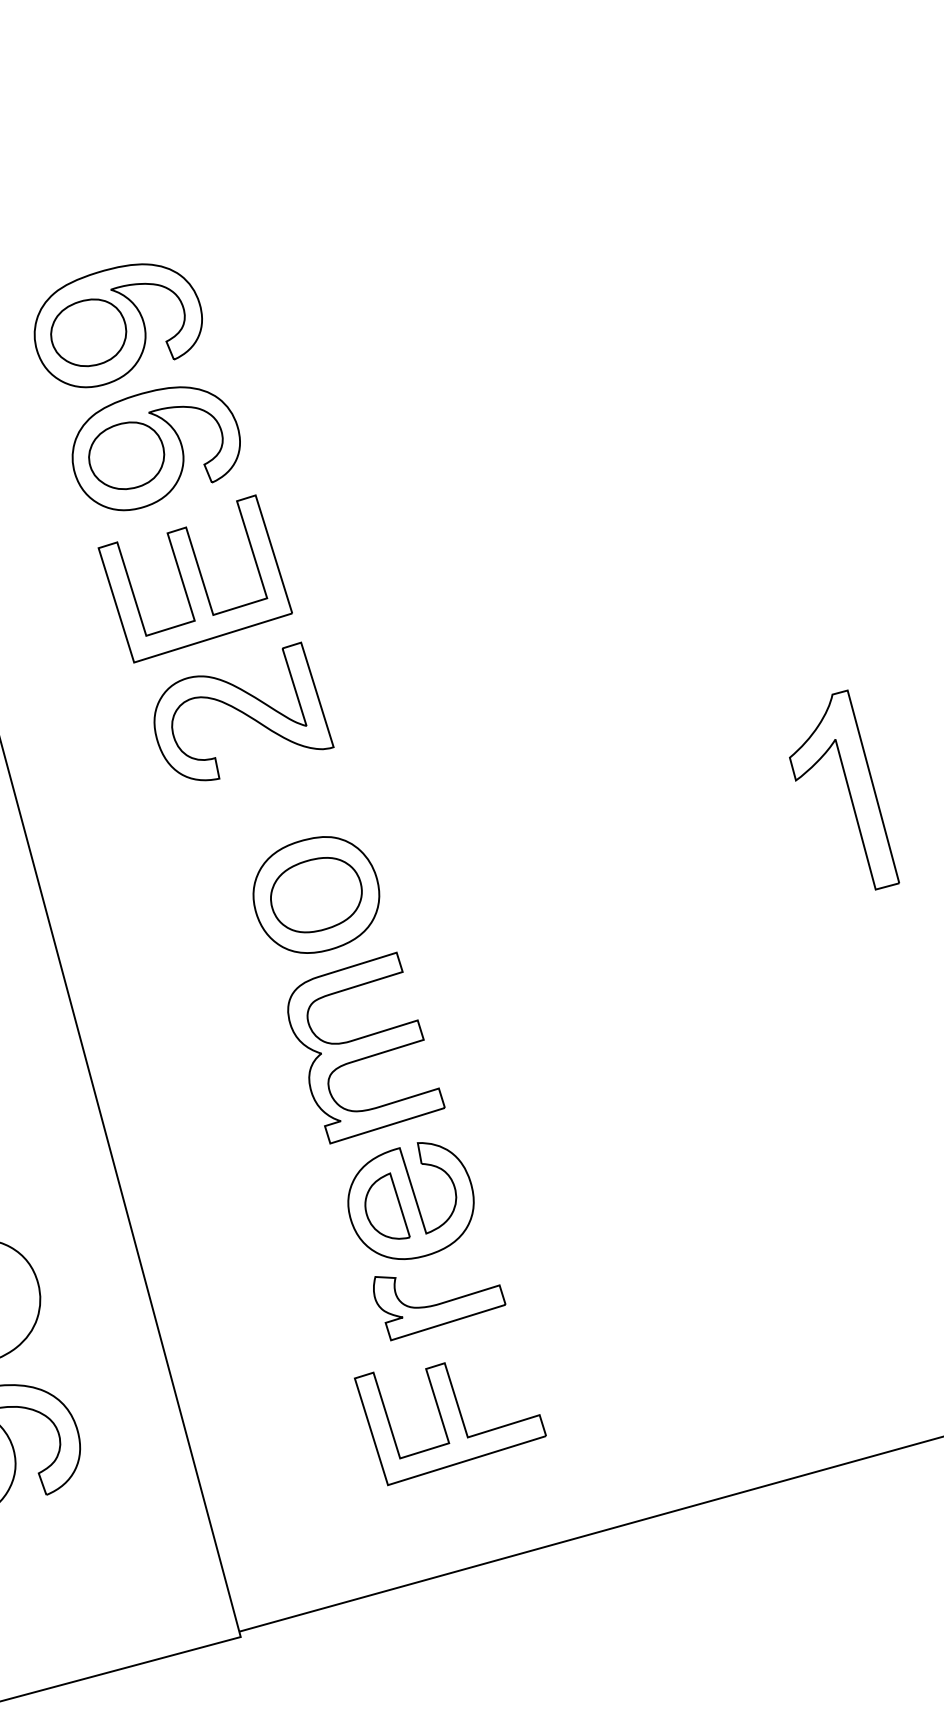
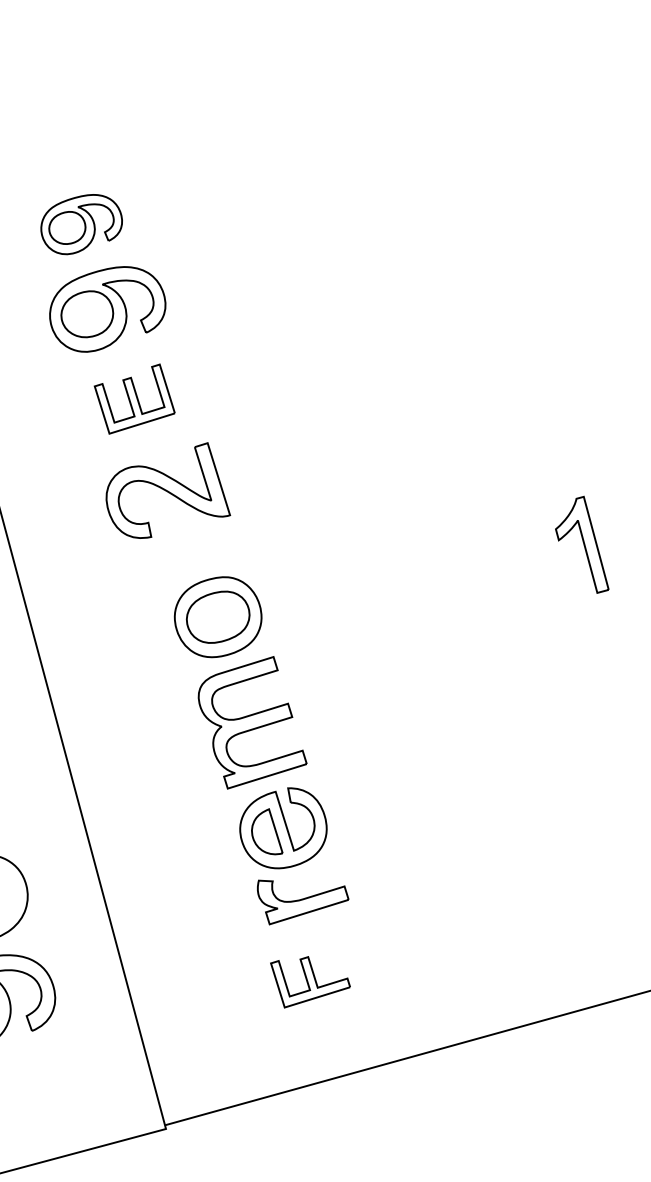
part: (118, 325) -> (81, 224), size x0.7
part: (195, 577) -> (134, 398), size x0.6
part: (843, 789) -> (581, 544), size x0.7
part: (450, 1424) -> (310, 982), size x0.6

